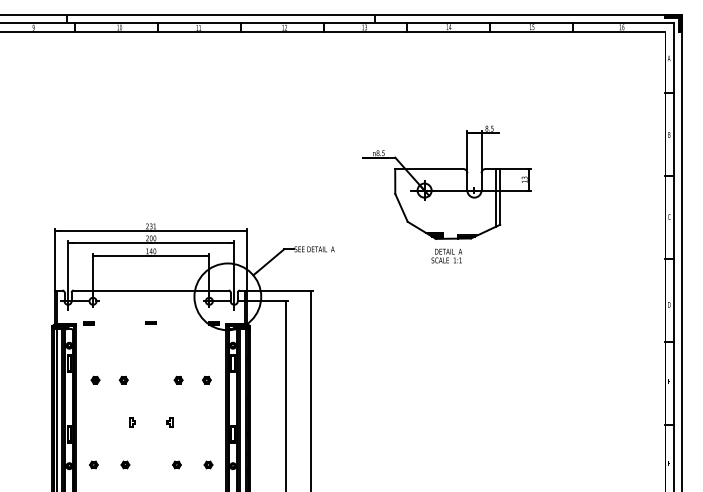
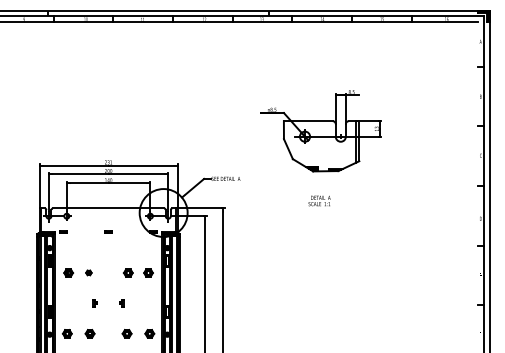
text: (446, 255) -> (319, 200), moved
part: (95, 379) -> (68, 272), size x1.6
part: (178, 379) -> (128, 272), size x1.6
part: (206, 379) -> (148, 272), size x1.6
part: (93, 464) -> (67, 333), size x1.6
part: (125, 464) -> (90, 333), size x1.6
part: (176, 464) -> (126, 333), size x1.6
part: (208, 464) -> (149, 333), size x1.6

